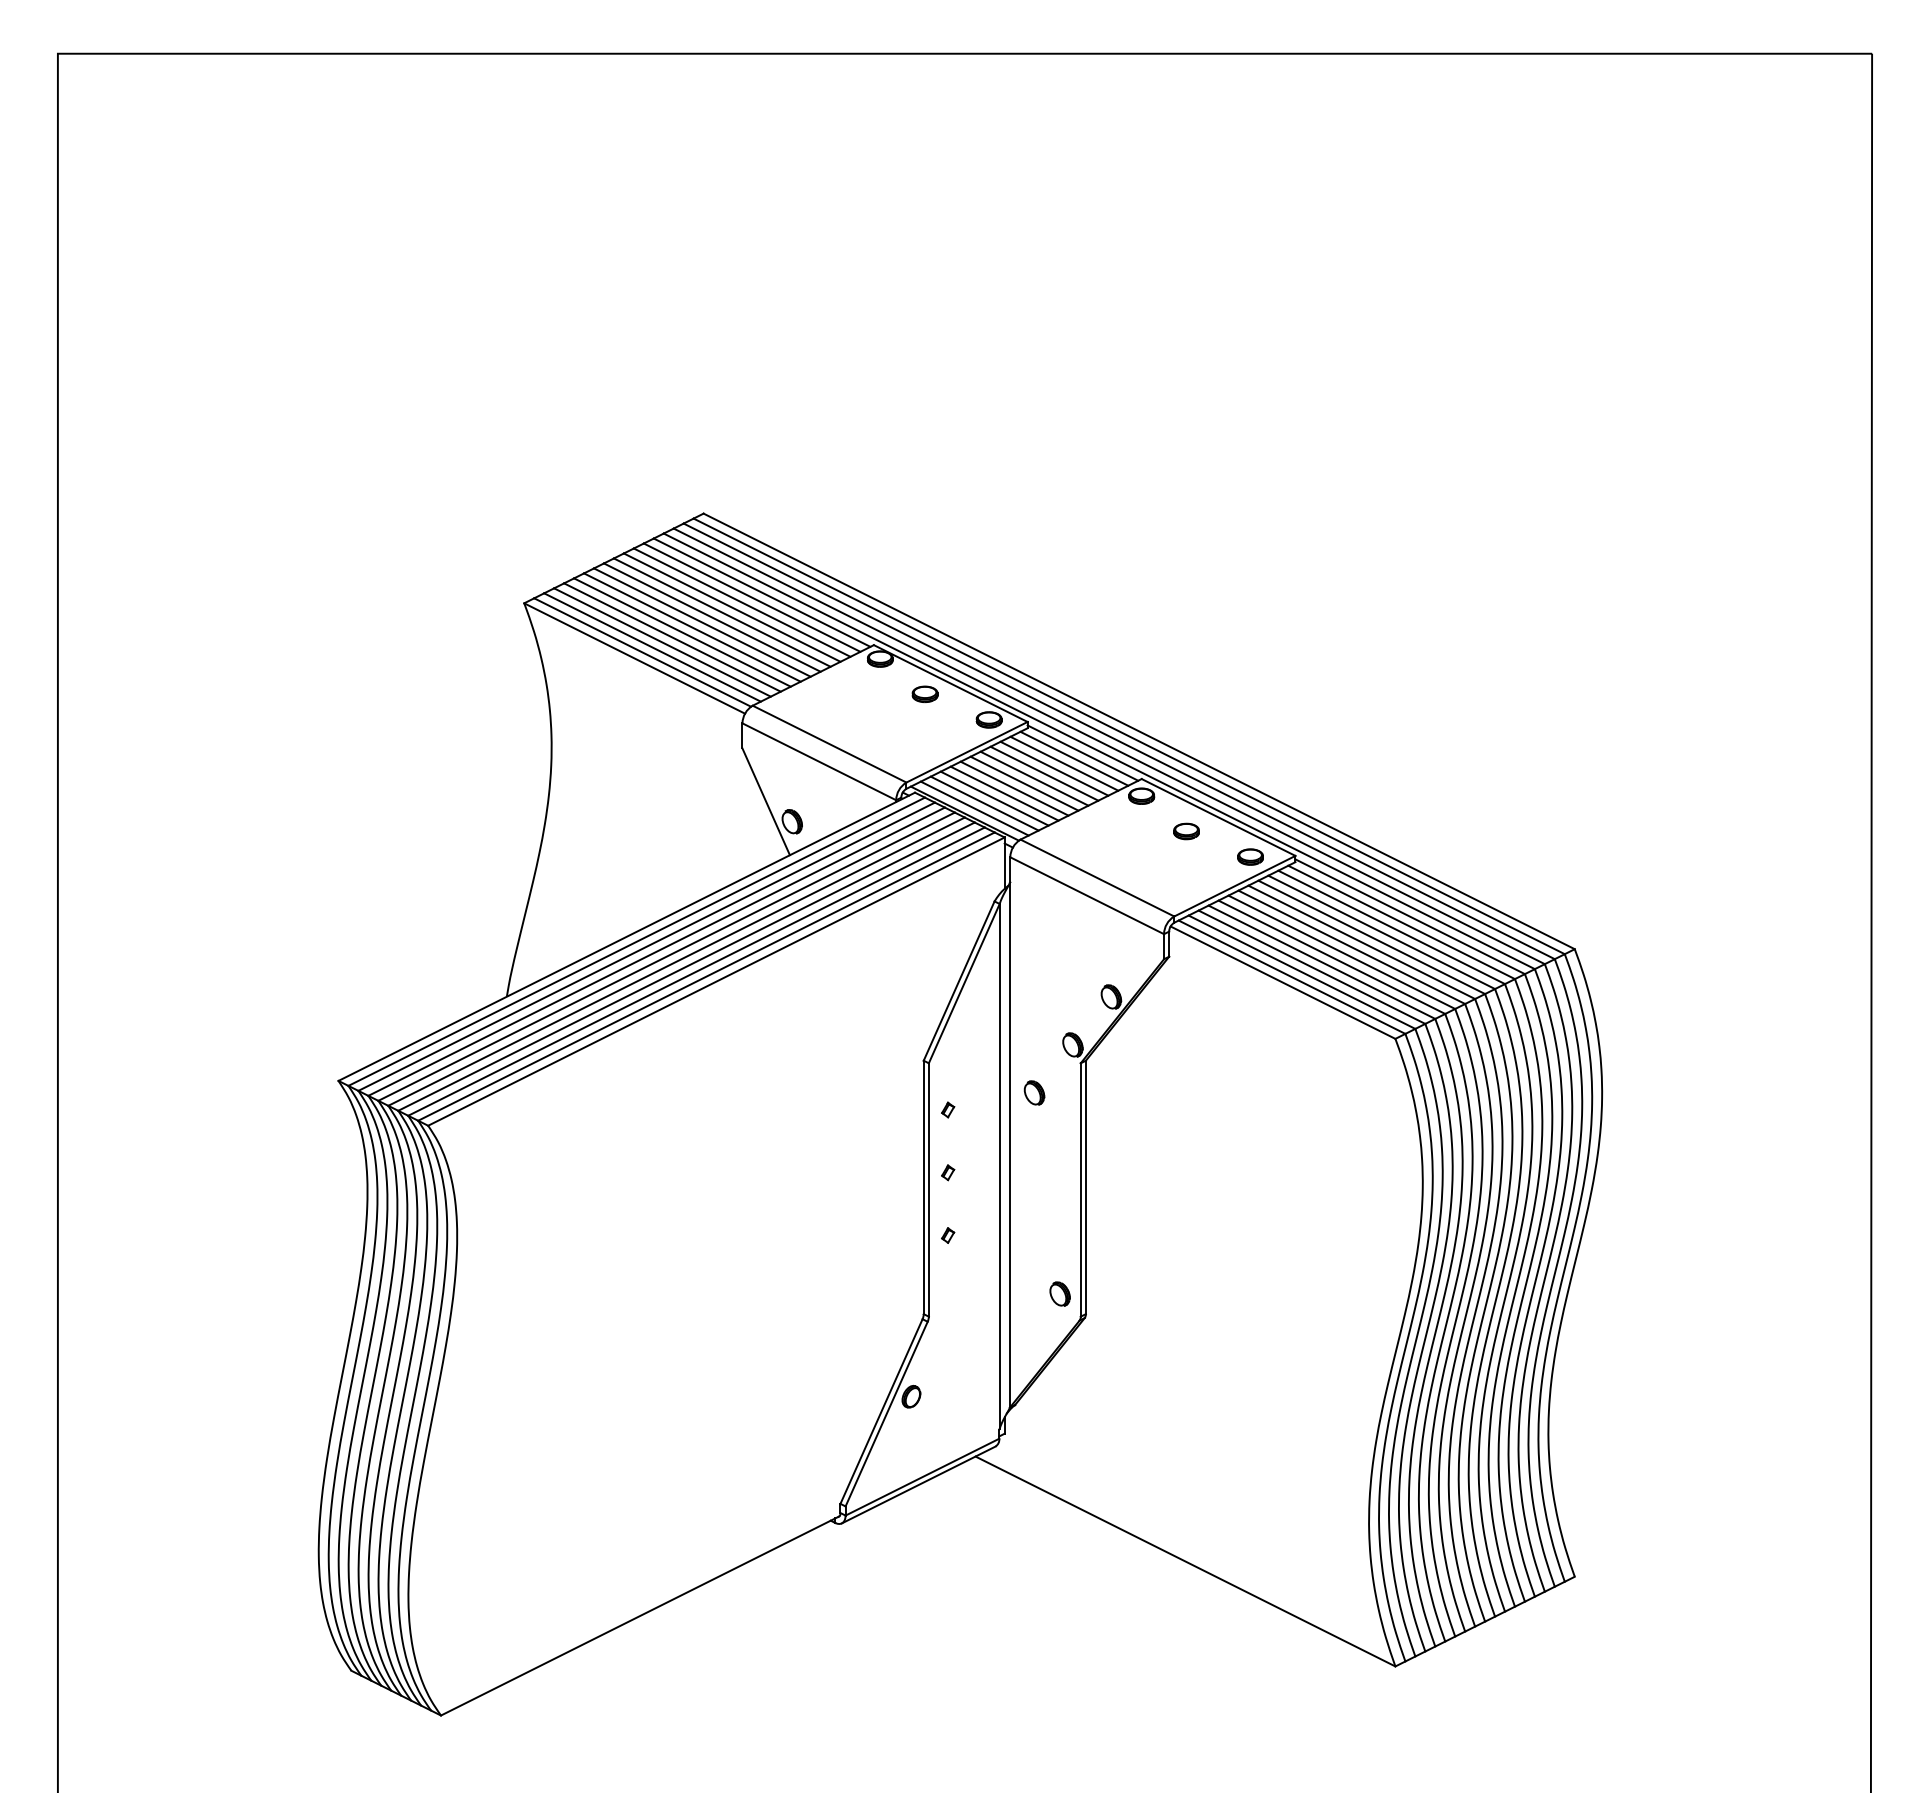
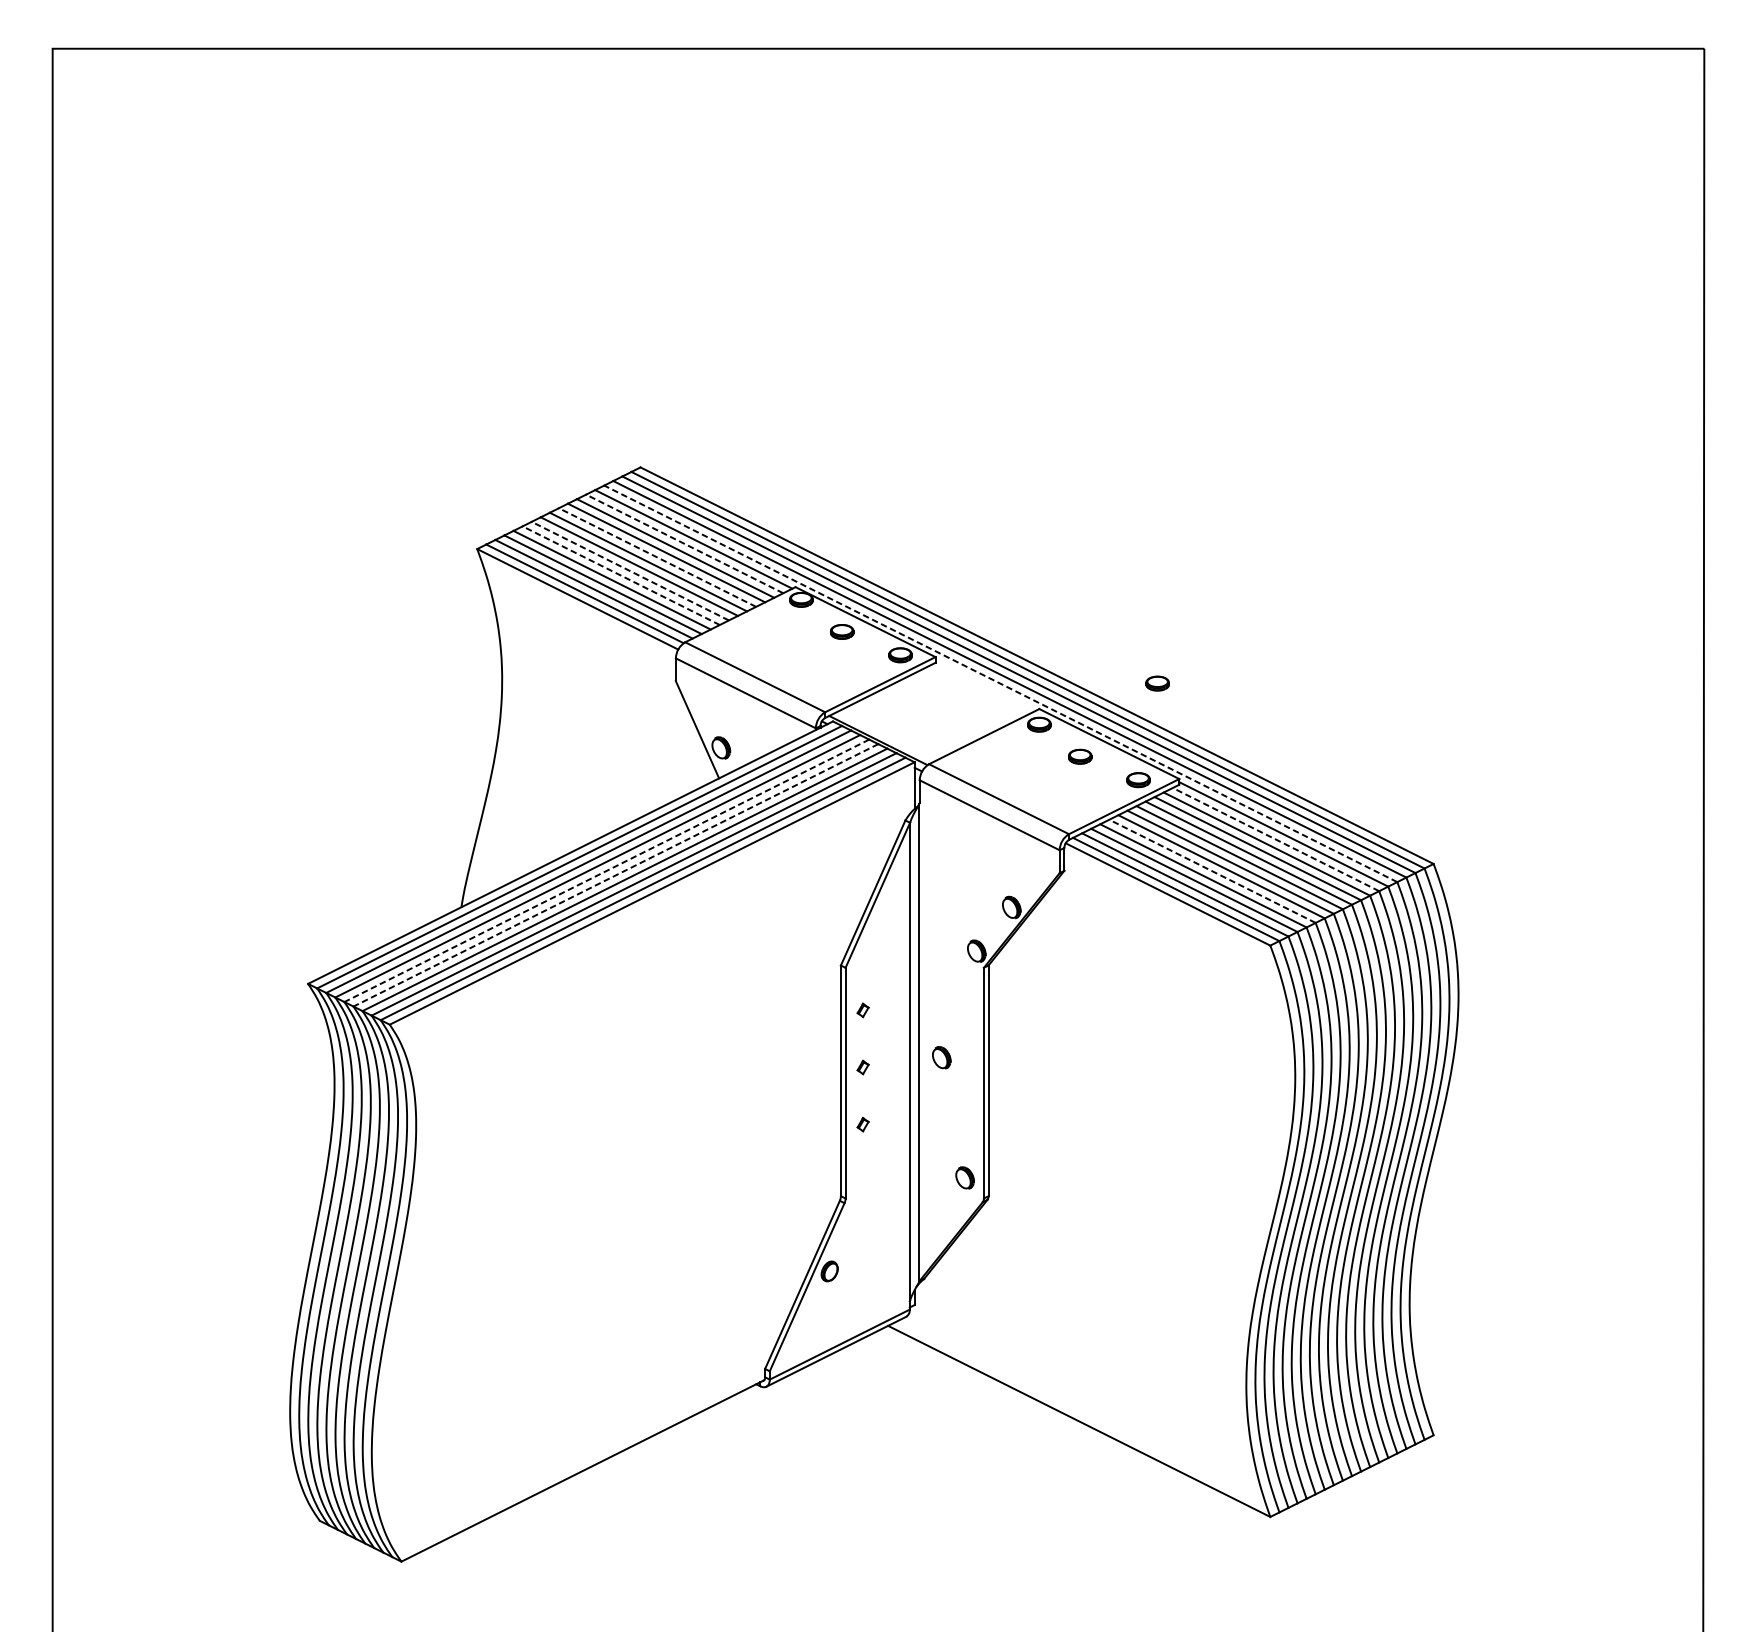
line: (751, 597) -> (684, 543), solid -> dashed
line: (721, 612) -> (656, 557), solid -> dashed
line: (691, 627) -> (629, 571), solid -> dashed
line: (681, 632) -> (620, 575), solid -> dashed
part: (1271, 750) -> (1157, 683), added
line: (1099, 751) -> (1000, 683), solid -> dashed
line: (1082, 752) -> (985, 684), removed
line: (1074, 758) -> (978, 690), removed
line: (1064, 763) -> (969, 694), removed
line: (1054, 768) -> (959, 699), removed
line: (1044, 773) -> (950, 704), removed
line: (1034, 778) -> (941, 708), removed
line: (1024, 783) -> (932, 713), removed
line: (1014, 788) -> (923, 717), removed
line: (1004, 793) -> (914, 722), removed
line: (994, 798) -> (905, 726), removed
line: (984, 803) -> (896, 731), removed
line: (974, 808) -> (887, 735), removed
line: (1401, 922) -> (1275, 839), solid -> dashed
line: (666, 956) -> (606, 870), solid -> dashed
line: (1331, 957) -> (1212, 871), solid -> dashed
line: (676, 961) -> (615, 875), solid -> dashed
part: (1034, 1092) -> (941, 1057), moved

